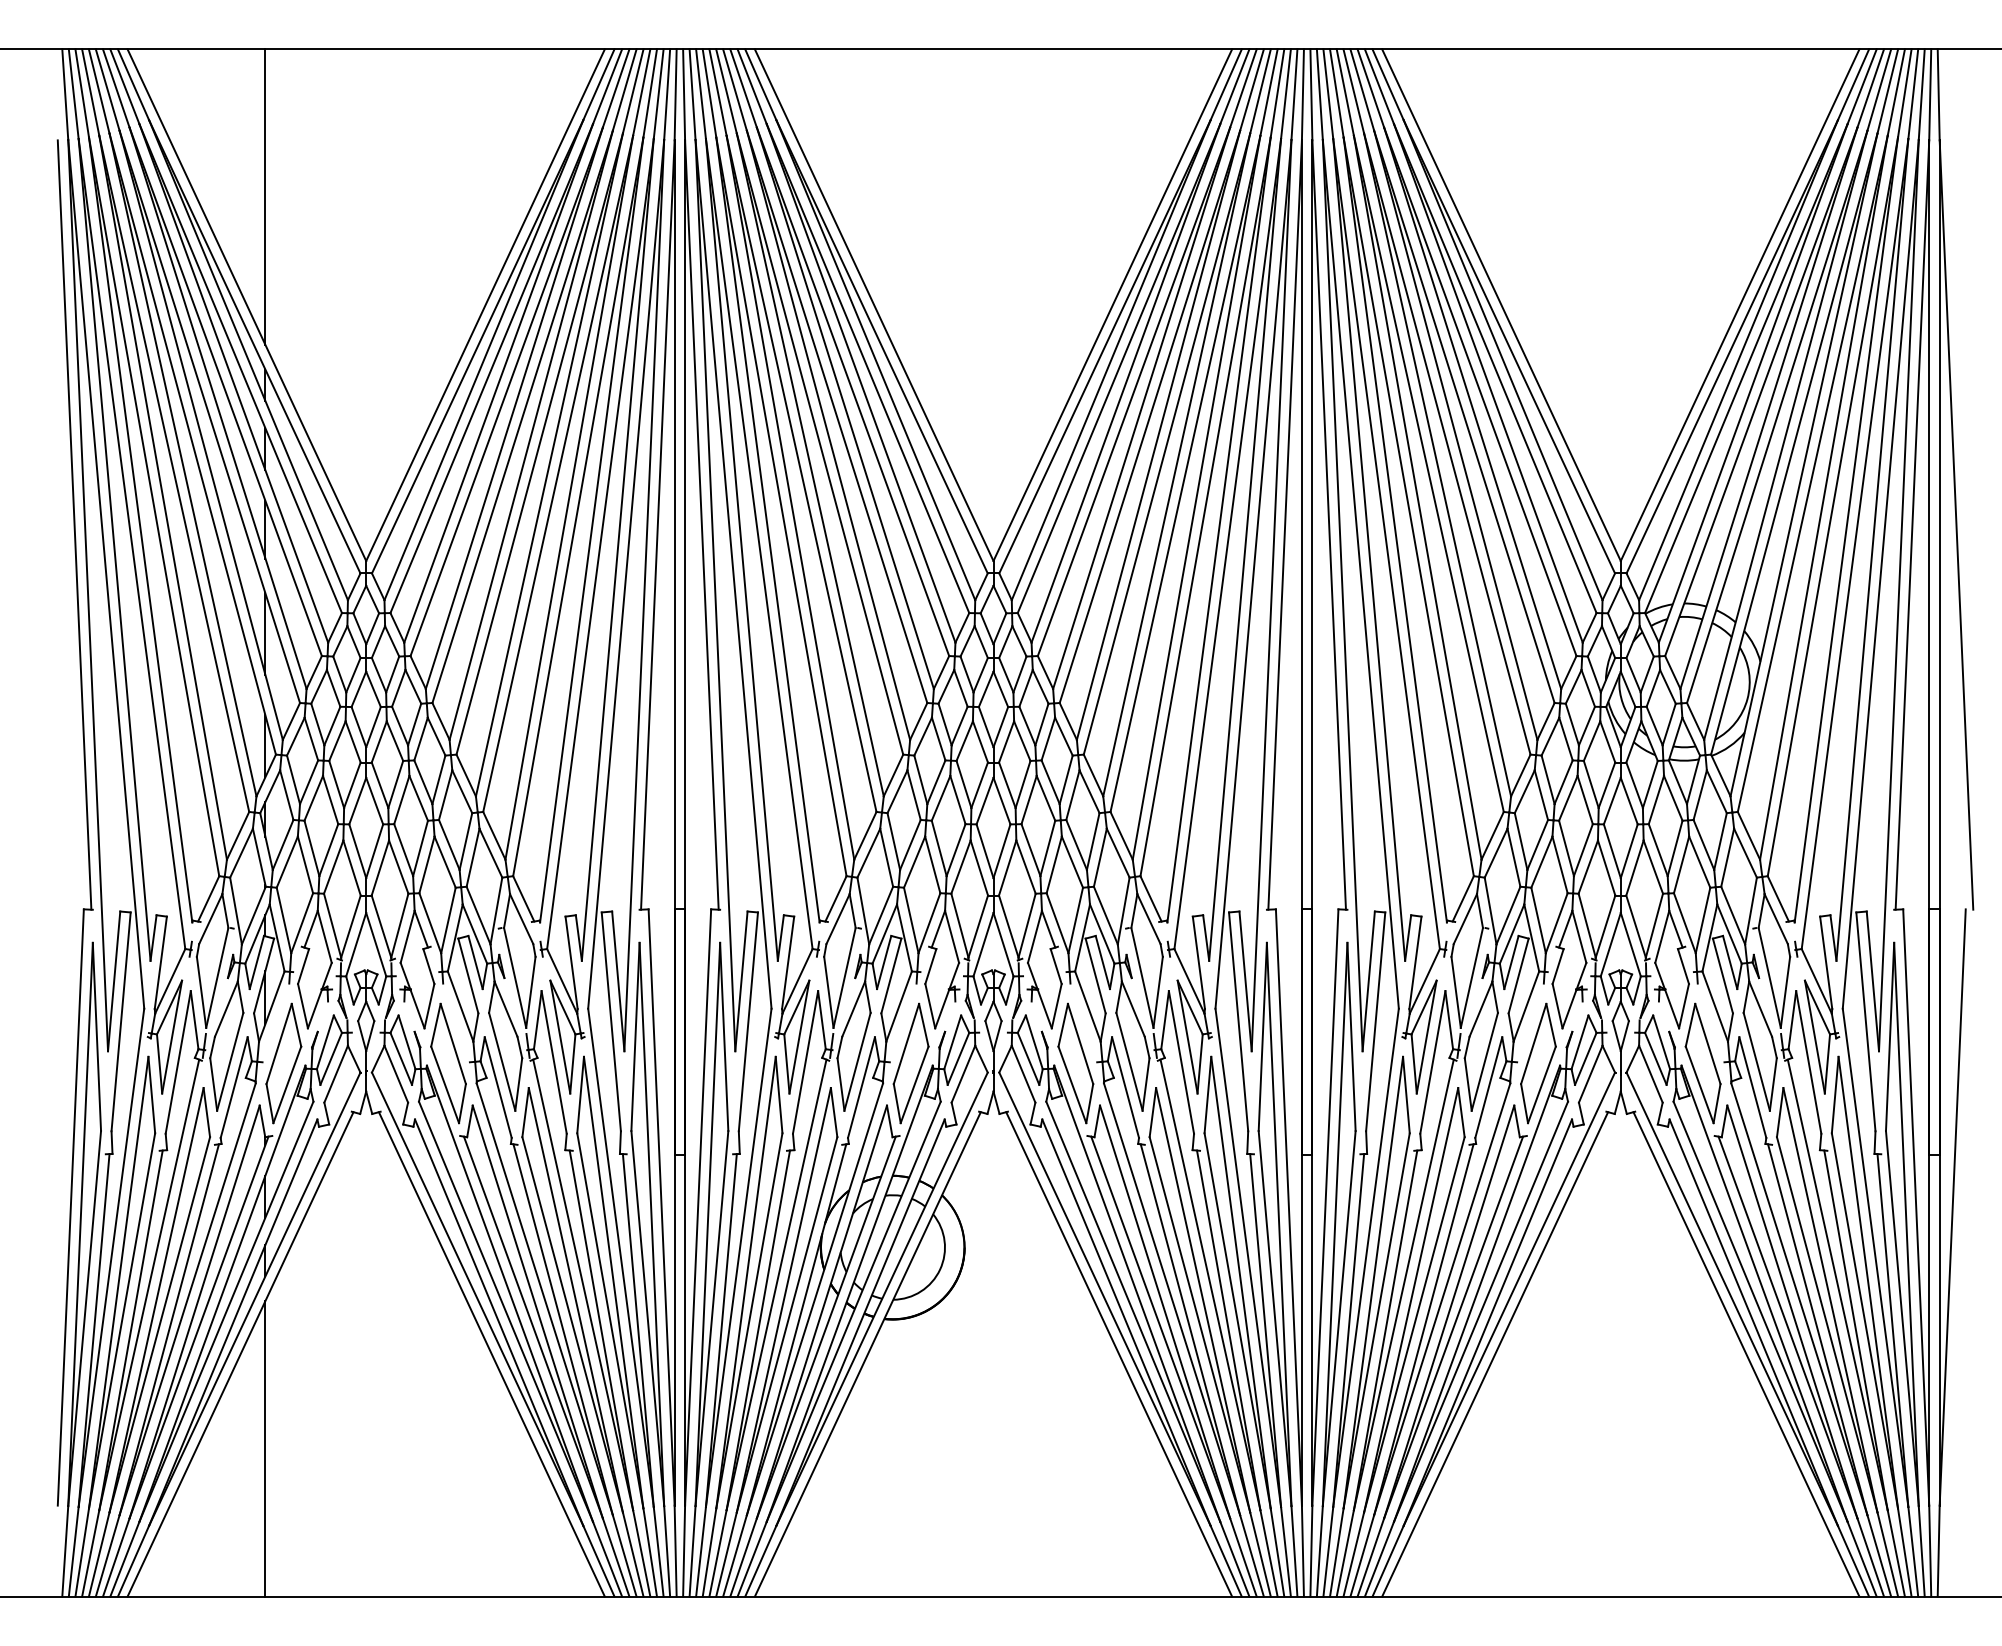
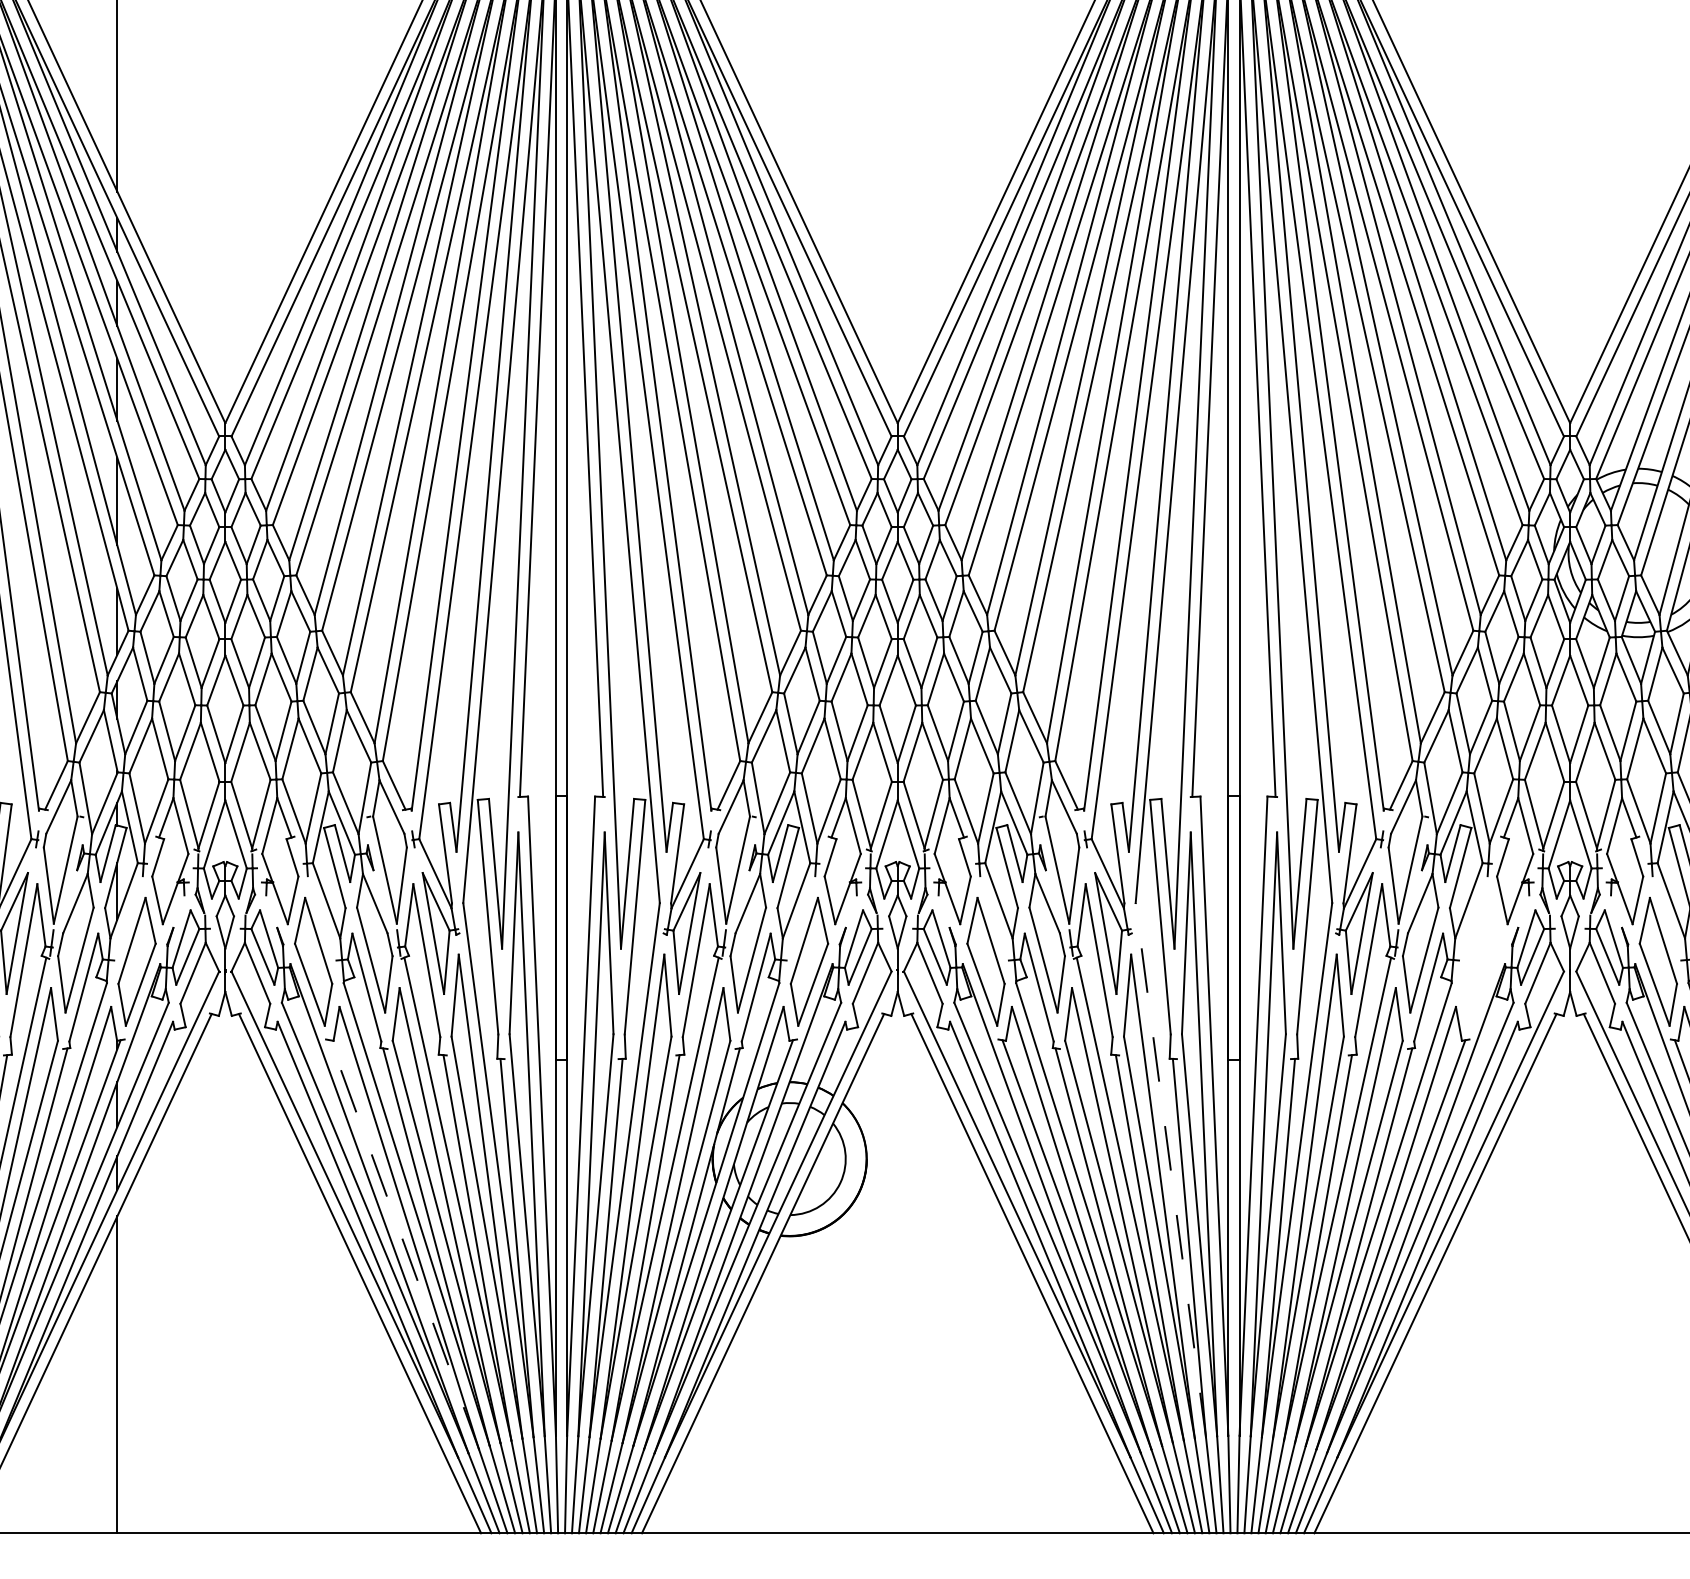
part: (1538, 1063) -> (1481, 961), removed
line: (1248, 1257) -> (1171, 1169), solid -> dashed
line: (533, 1327) -> (404, 1244), solid -> dashed

